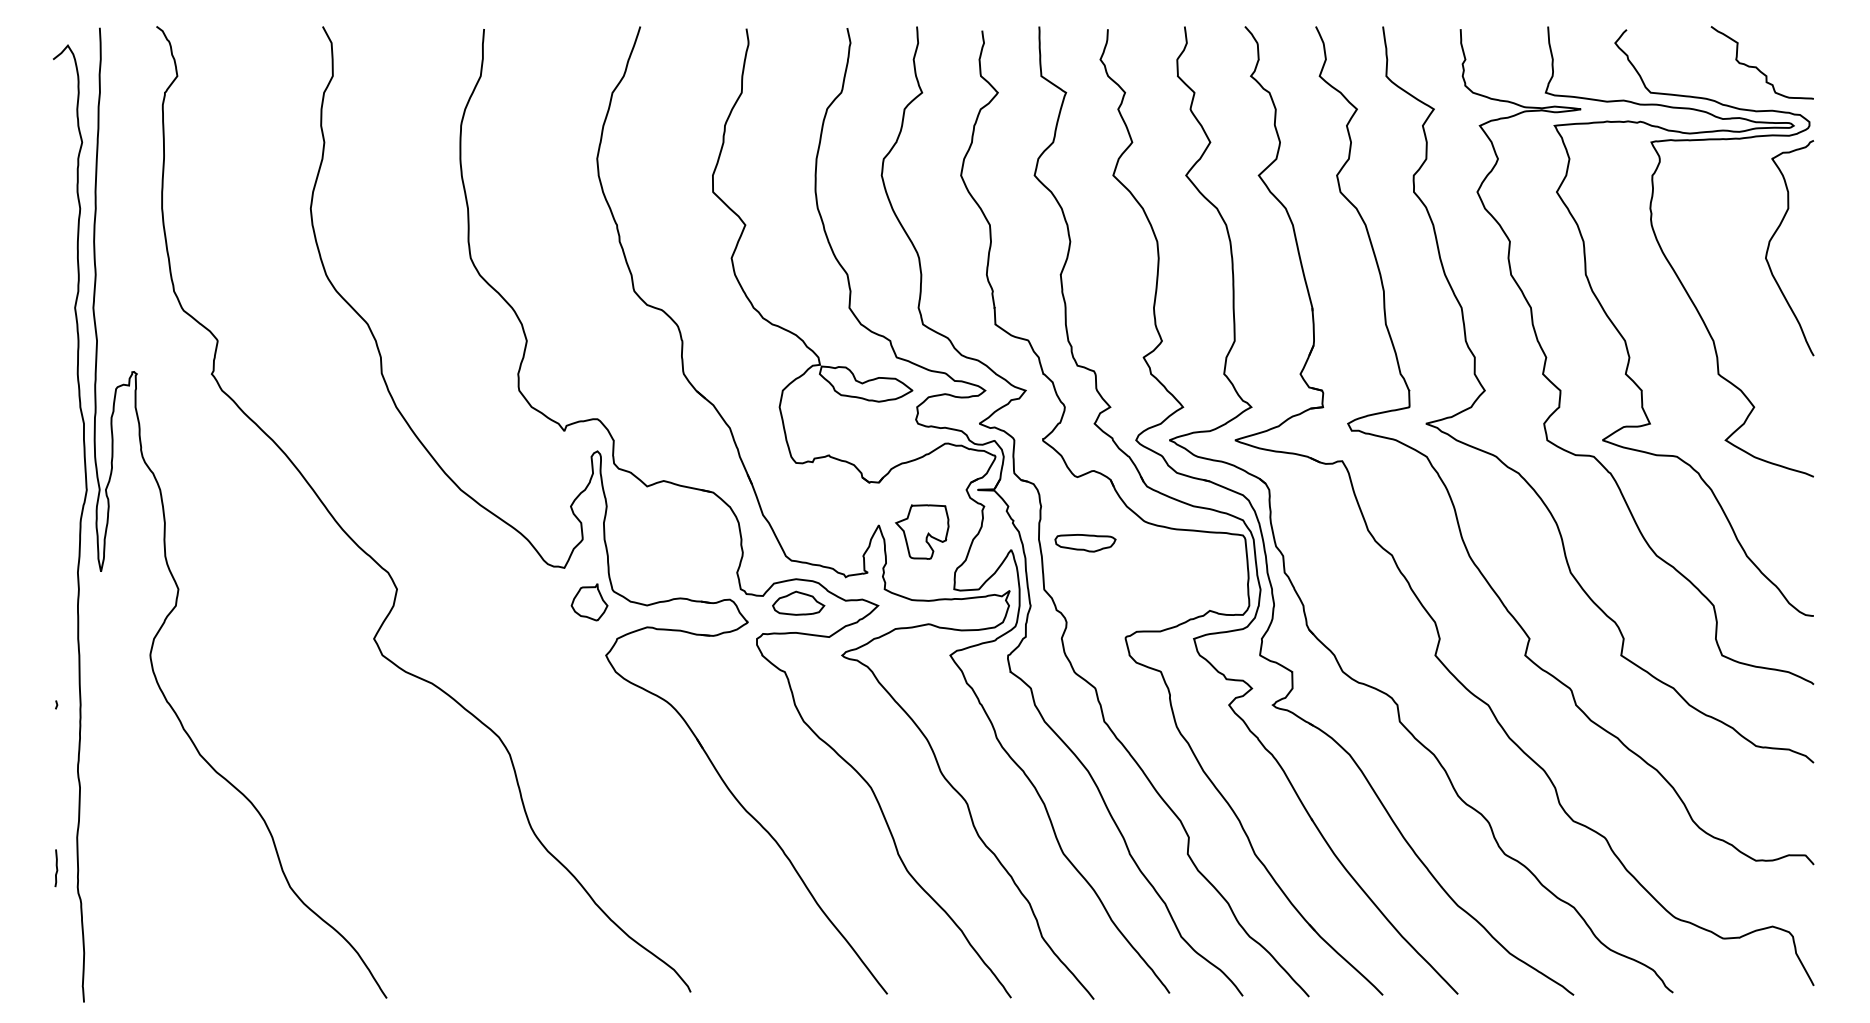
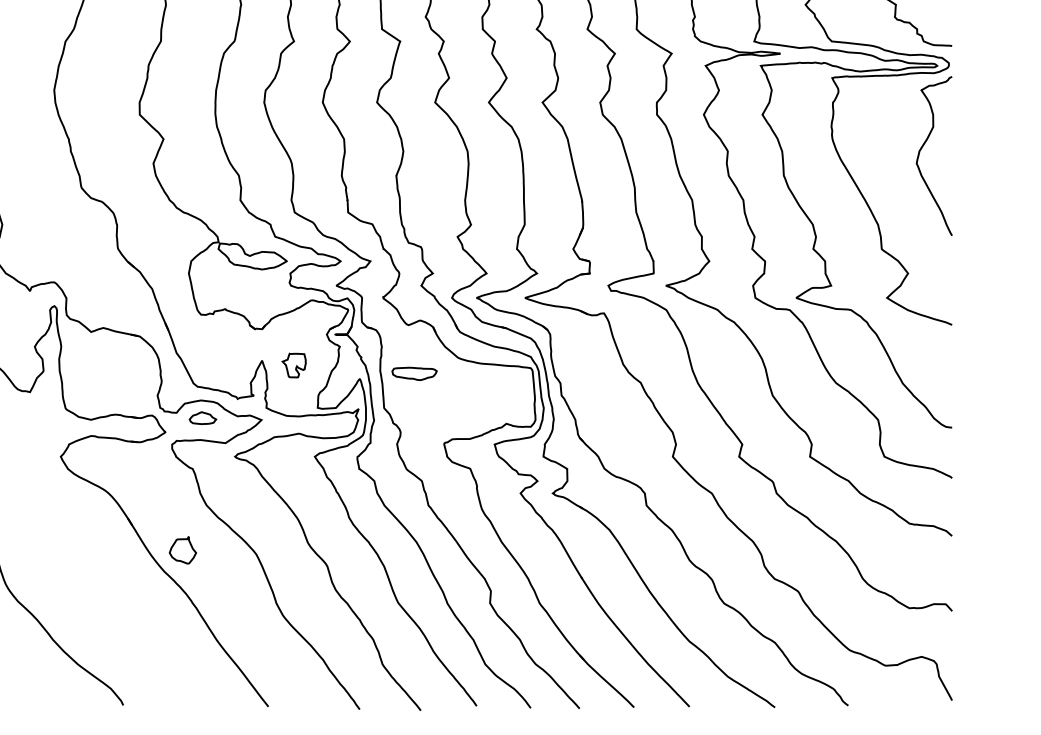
part: (922, 531) -> (294, 365), size x0.6
part: (589, 602) -> (182, 550), moved
part: (798, 602) -> (202, 417), size x0.7

